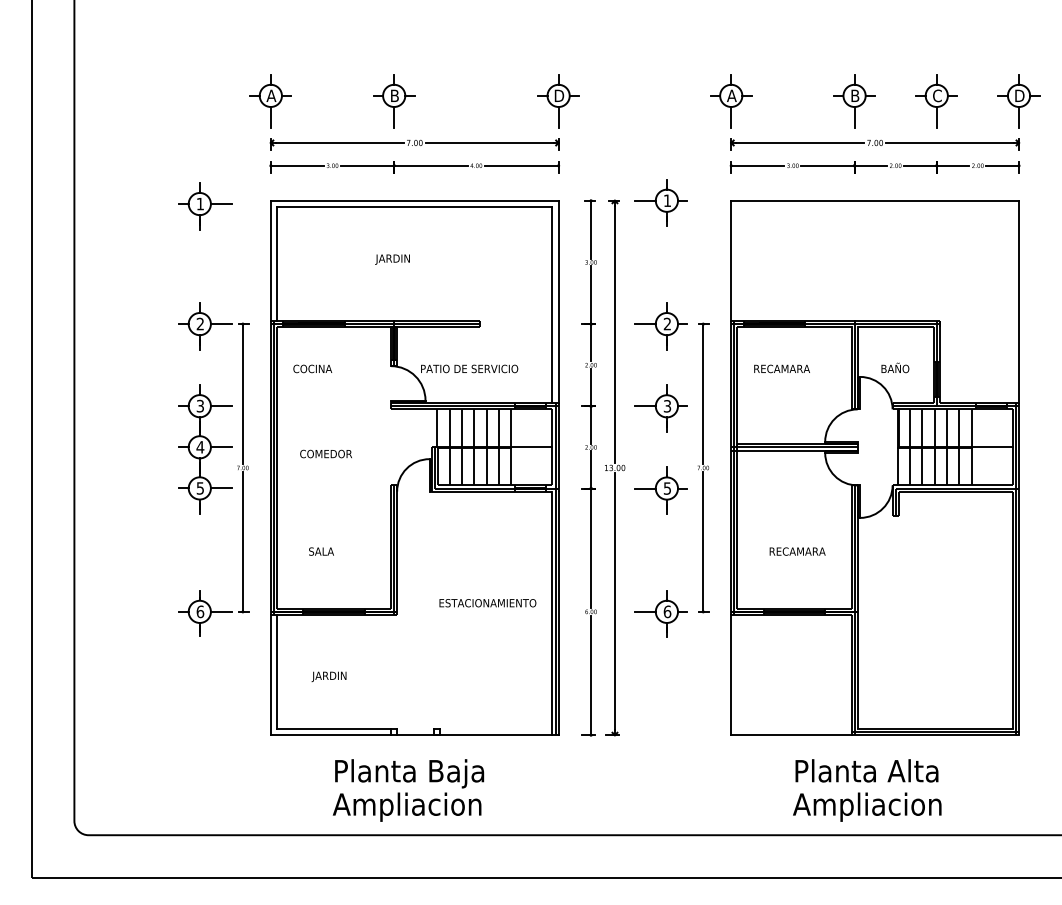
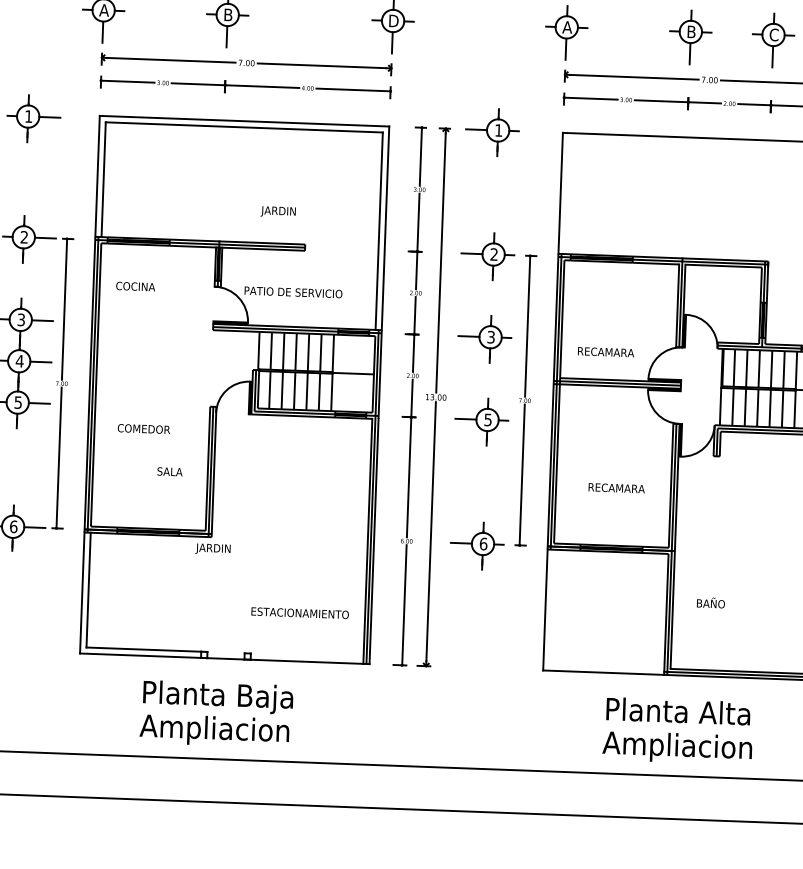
text: (392, 259) -> (278, 211), moved
text: (895, 367) -> (711, 602), moved
text: (781, 368) -> (605, 351), moved
text: (325, 453) -> (143, 428), moved
text: (321, 551) -> (169, 471), moved
text: (487, 603) -> (299, 613), moved
text: (328, 676) -> (212, 548), moved

